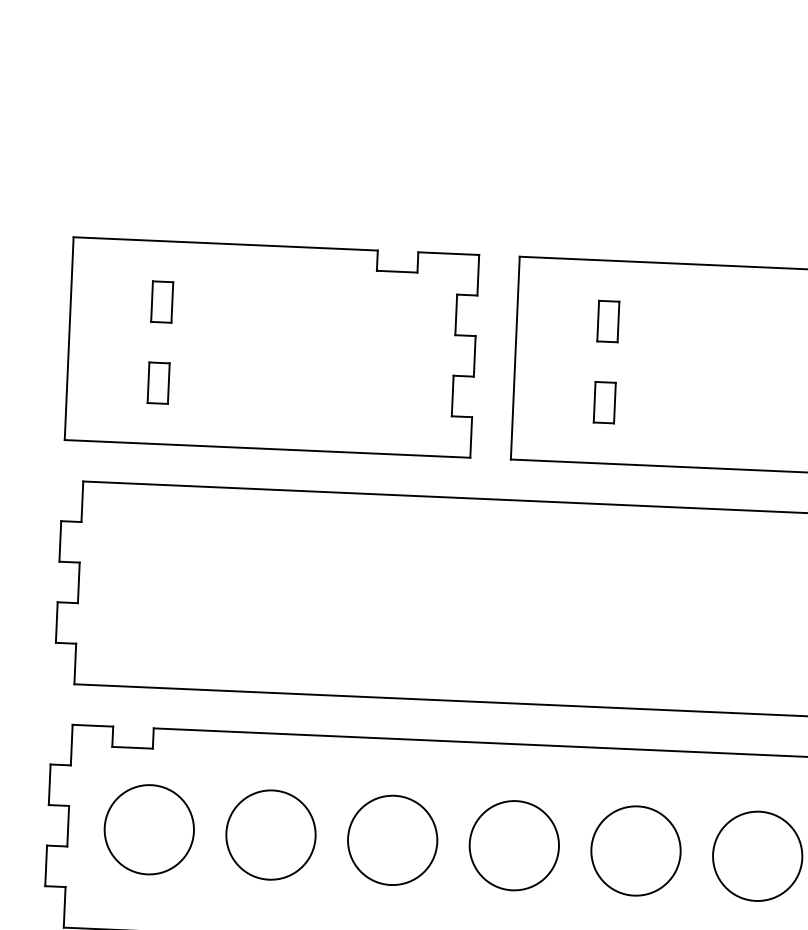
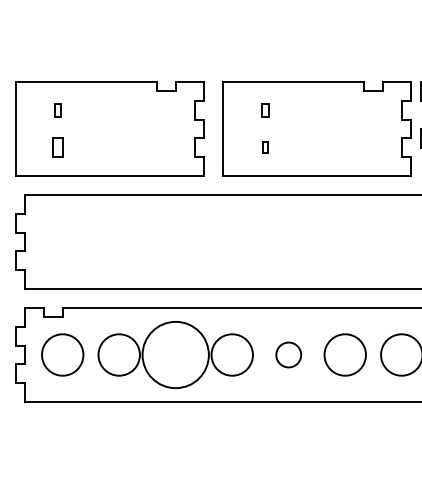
part: (161, 302) -> (57, 110), size x0.7
part: (608, 322) -> (265, 110), size x0.7
part: (605, 402) -> (265, 147), size x0.6
circle: (392, 839) -> (175, 354), size x1.6
circle: (635, 849) -> (288, 354), size x0.6

